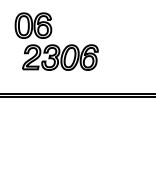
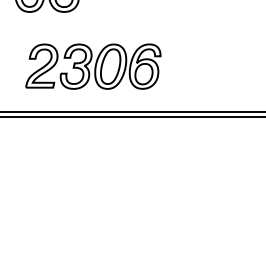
part: (60, 57) -> (93, 66), moved

